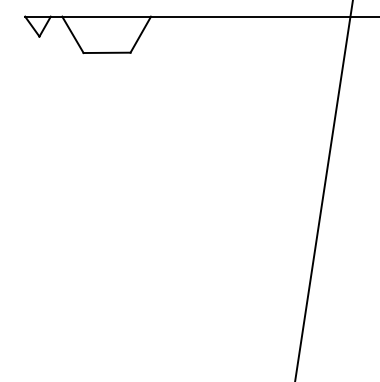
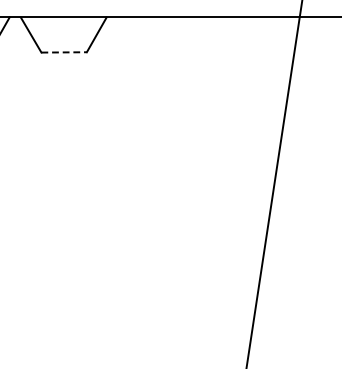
line: (107, 52) -> (64, 52), solid -> dashed

